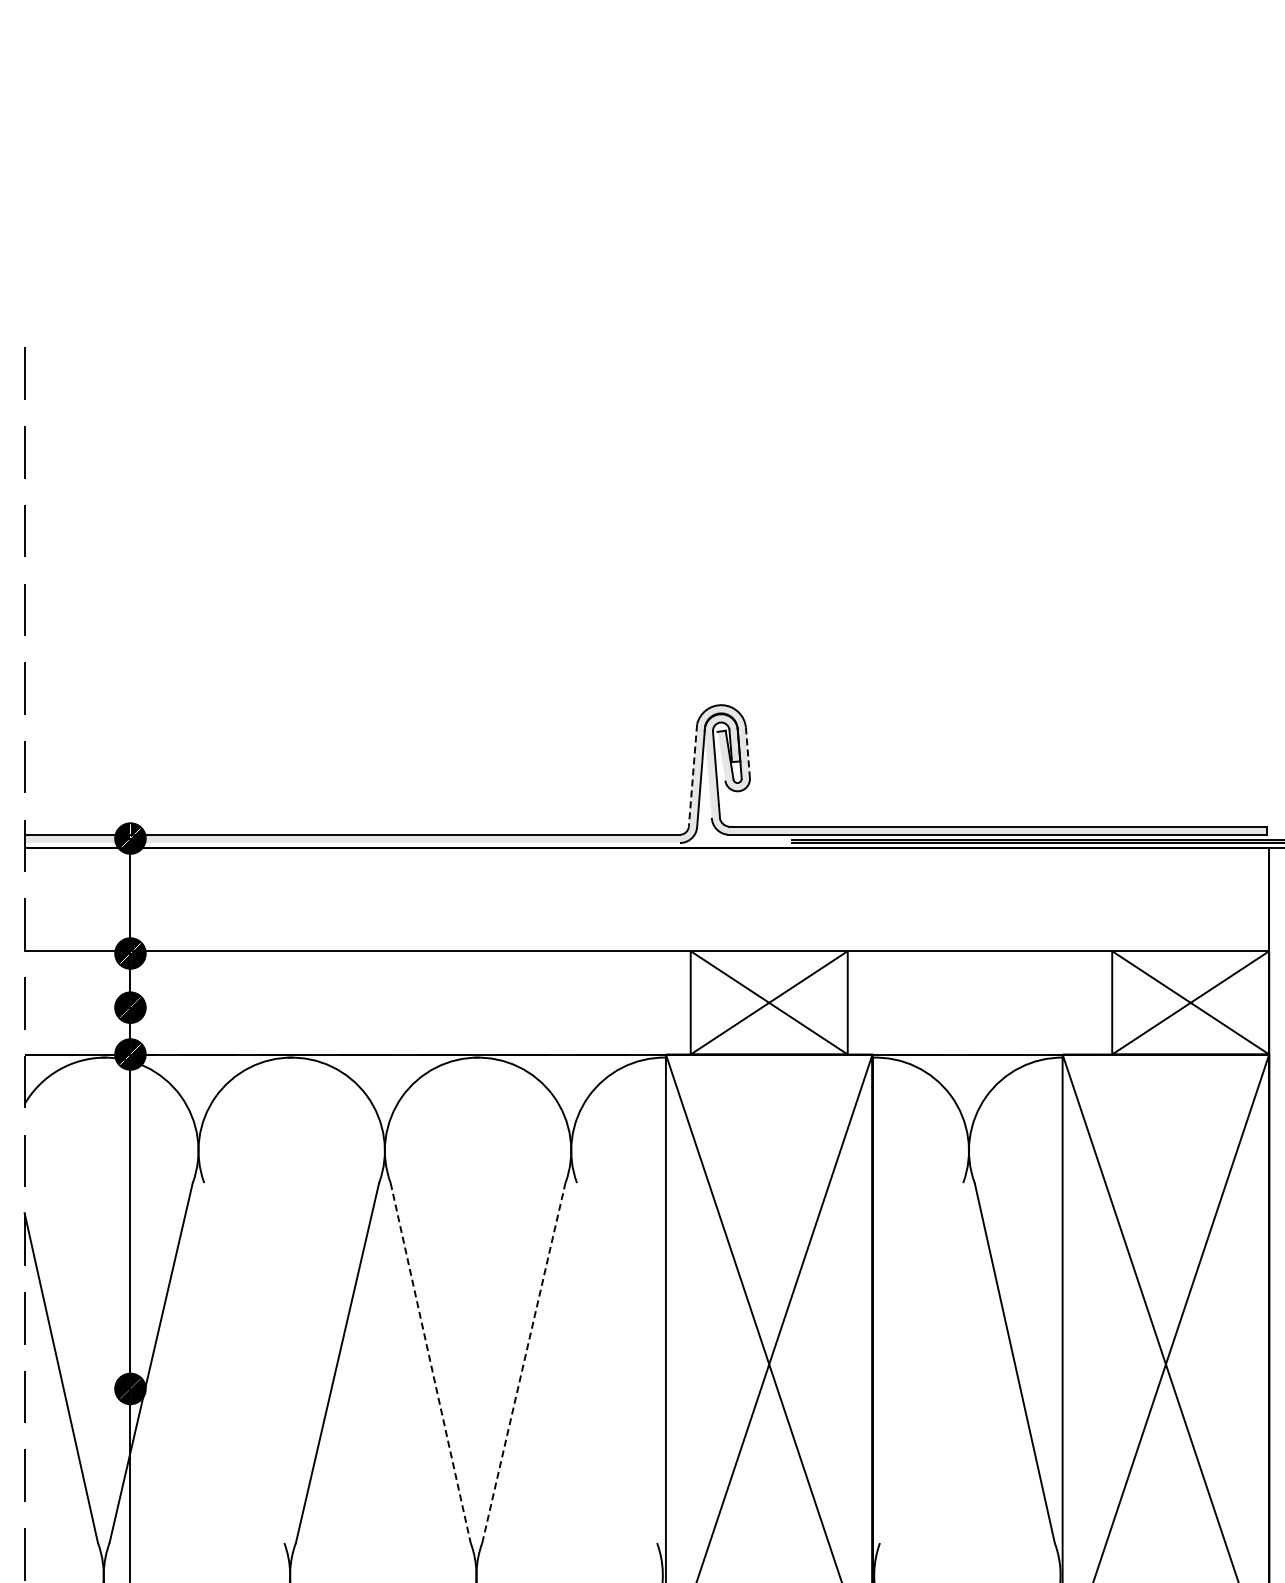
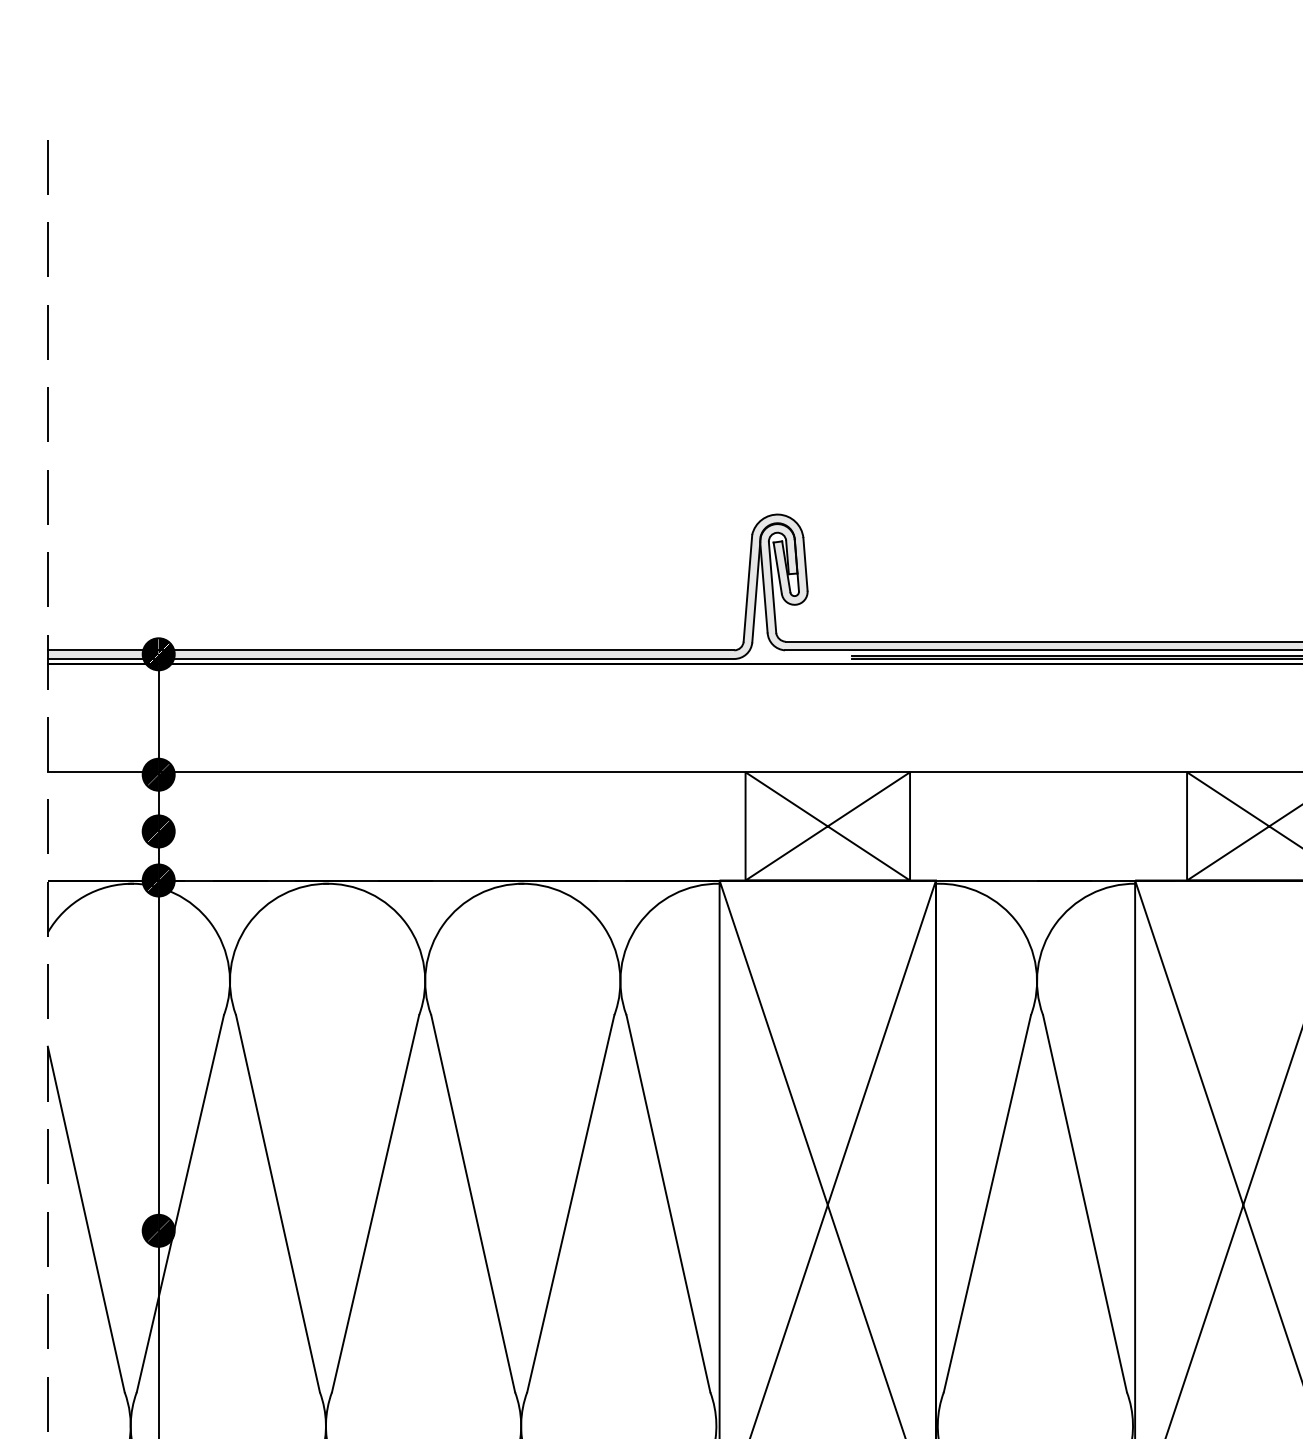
line: (747, 753) -> (805, 565), dashed -> solid
line: (721, 755) -> (777, 567), added
line: (707, 774) -> (763, 587), added
line: (692, 776) -> (747, 589), dashed -> solid
line: (351, 843) -> (390, 659), added
line: (244, 1363) -> (278, 1204), added
line: (430, 1363) -> (472, 1204), dashed -> solid
line: (523, 1363) -> (570, 1204), dashed -> solid
line: (617, 1363) -> (668, 1204), added
line: (921, 1363) -> (987, 1204), added

